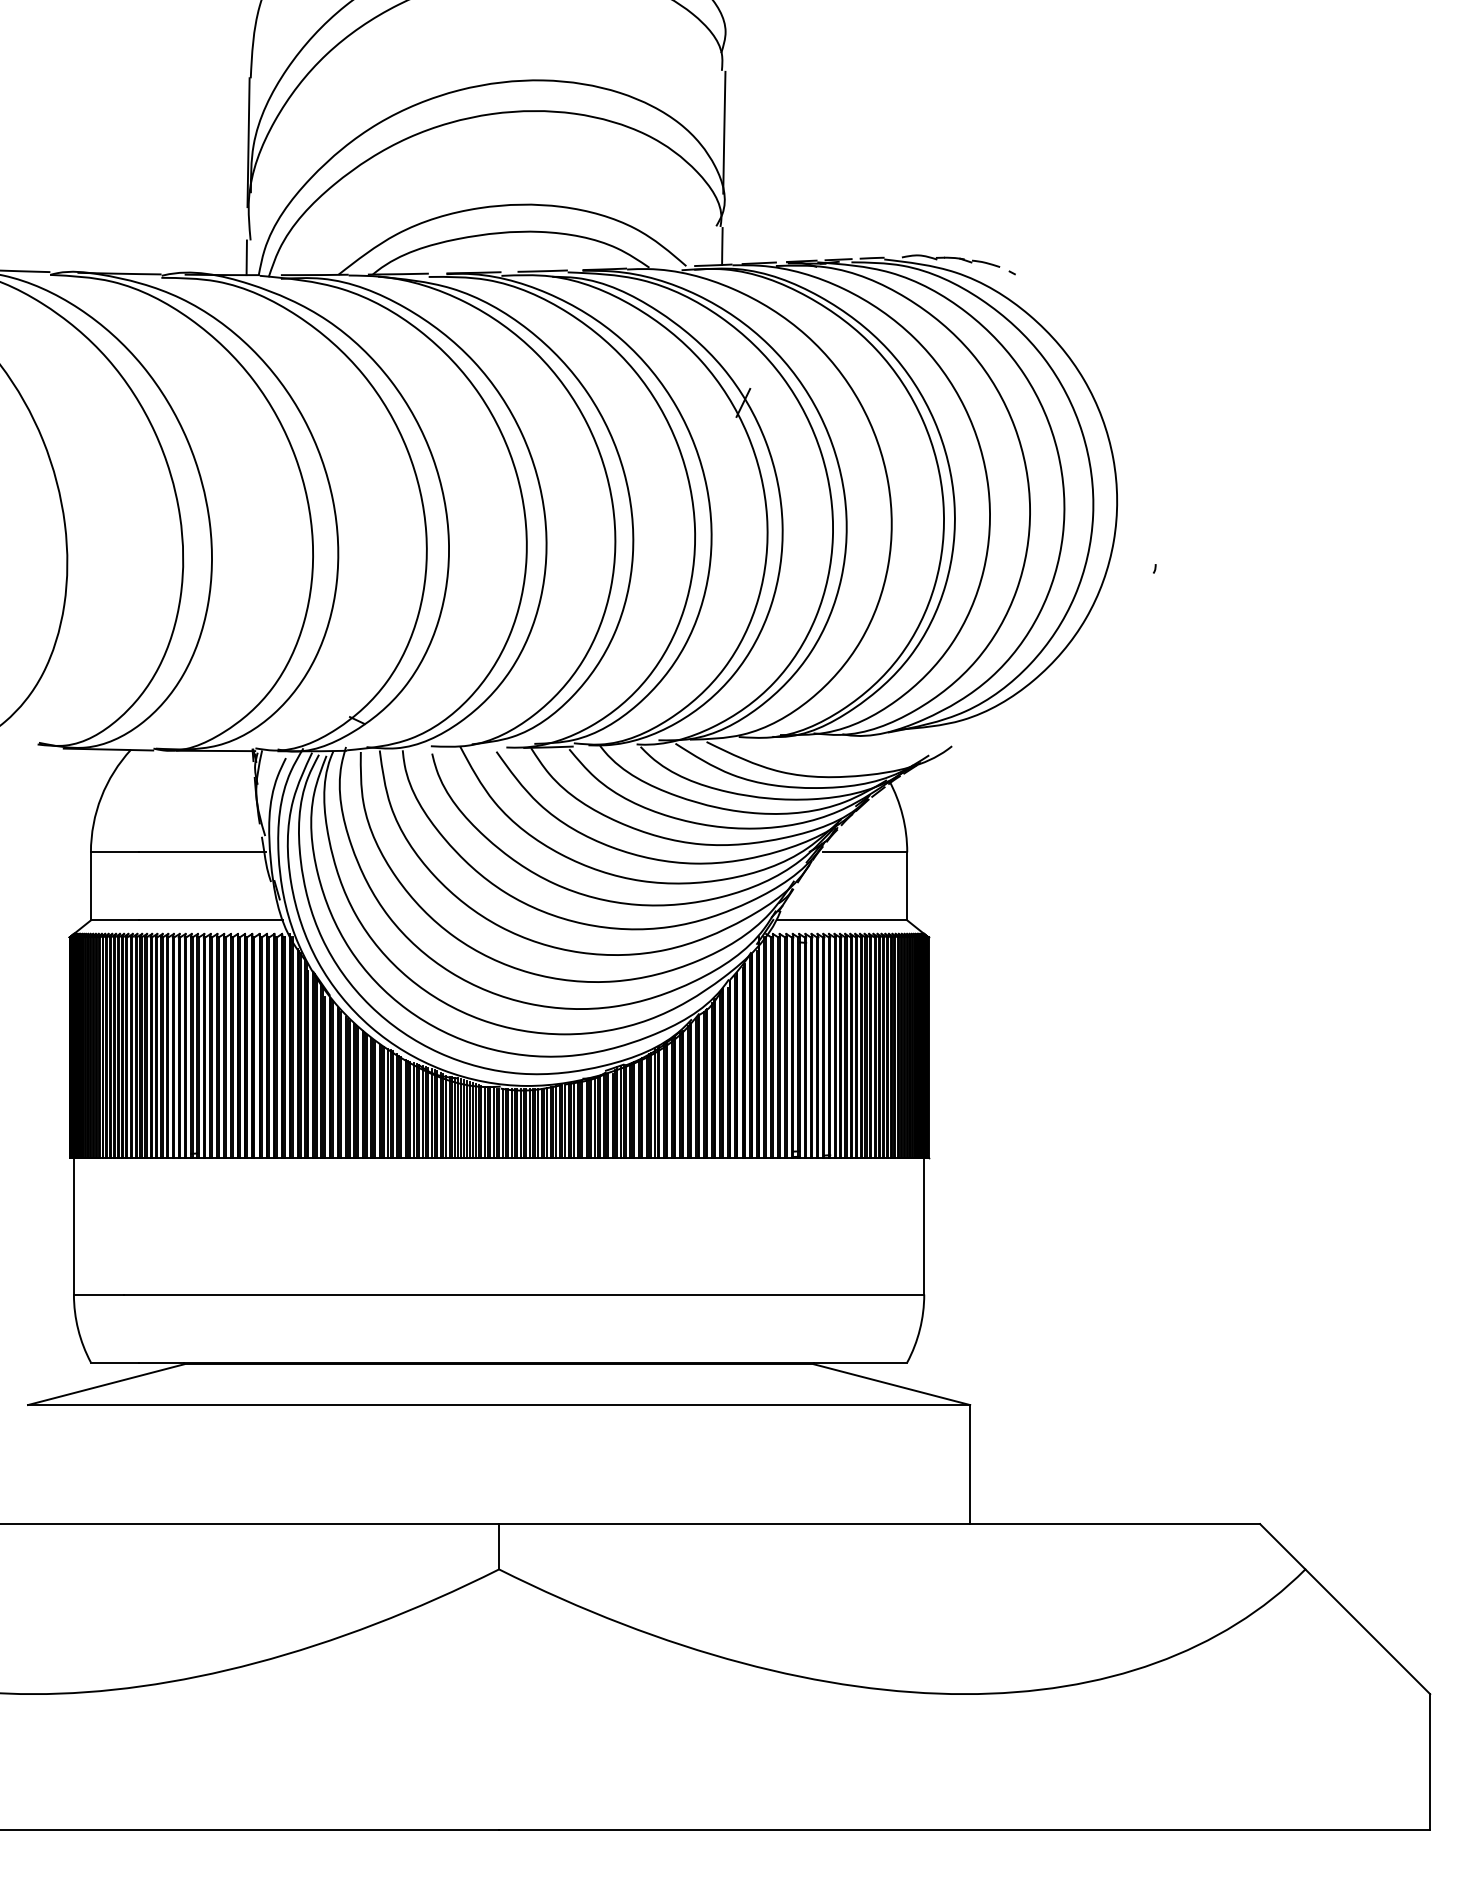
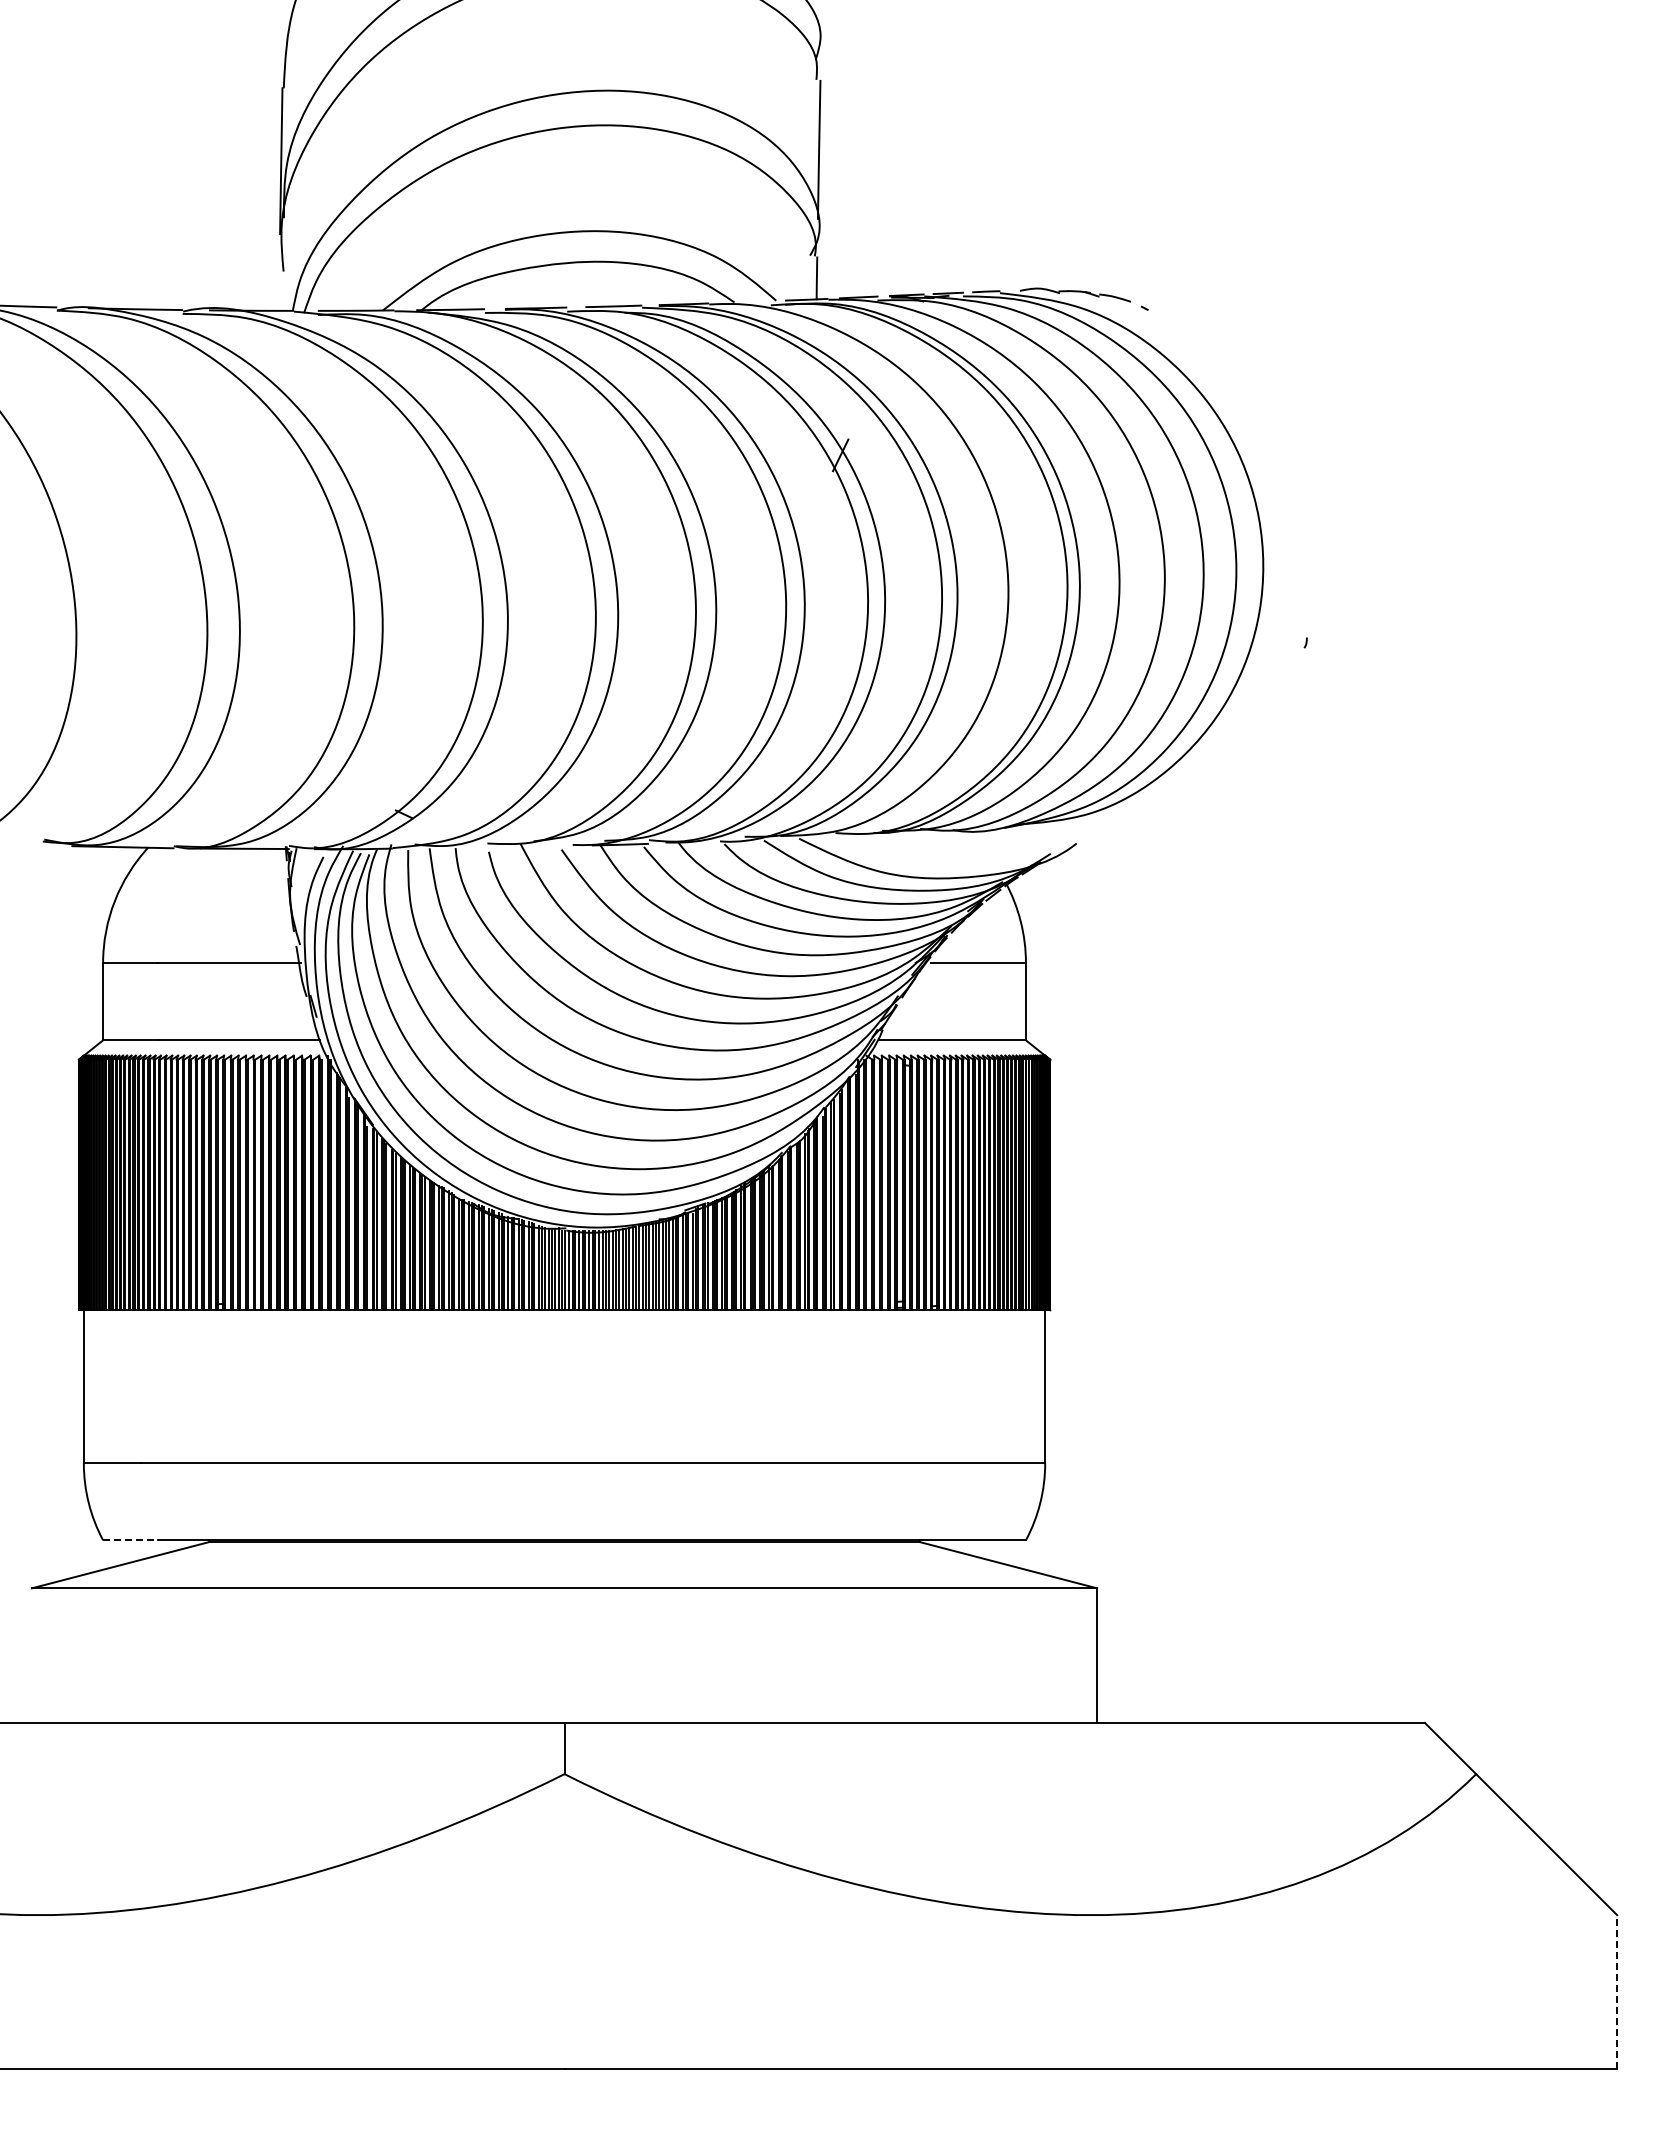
line: (246, 257) -> (279, 290), removed
line: (115, 1362) -> (130, 1540), solid -> dashed
line: (1430, 1762) -> (1617, 1992), solid -> dashed

